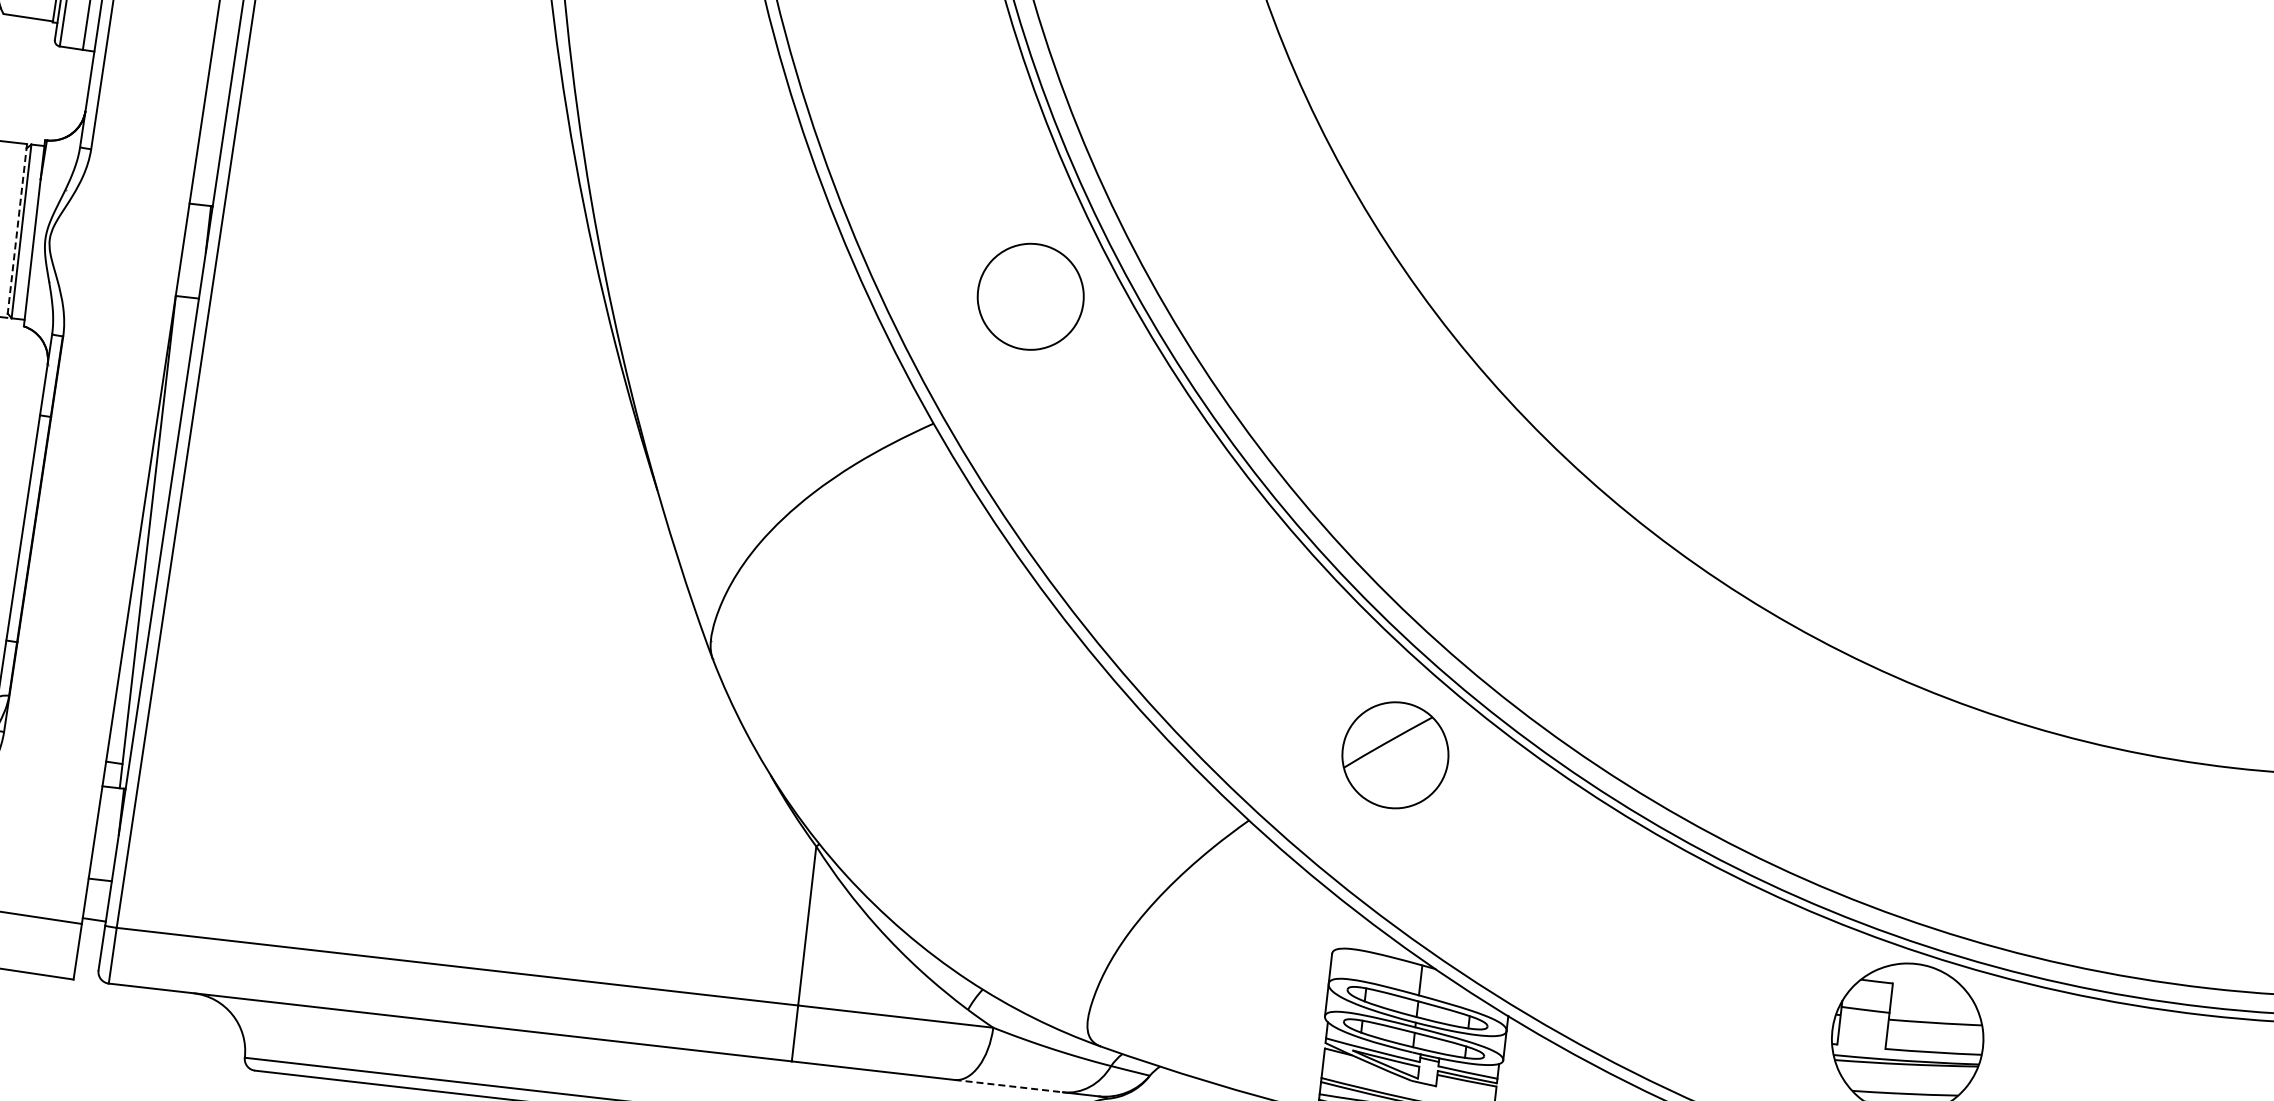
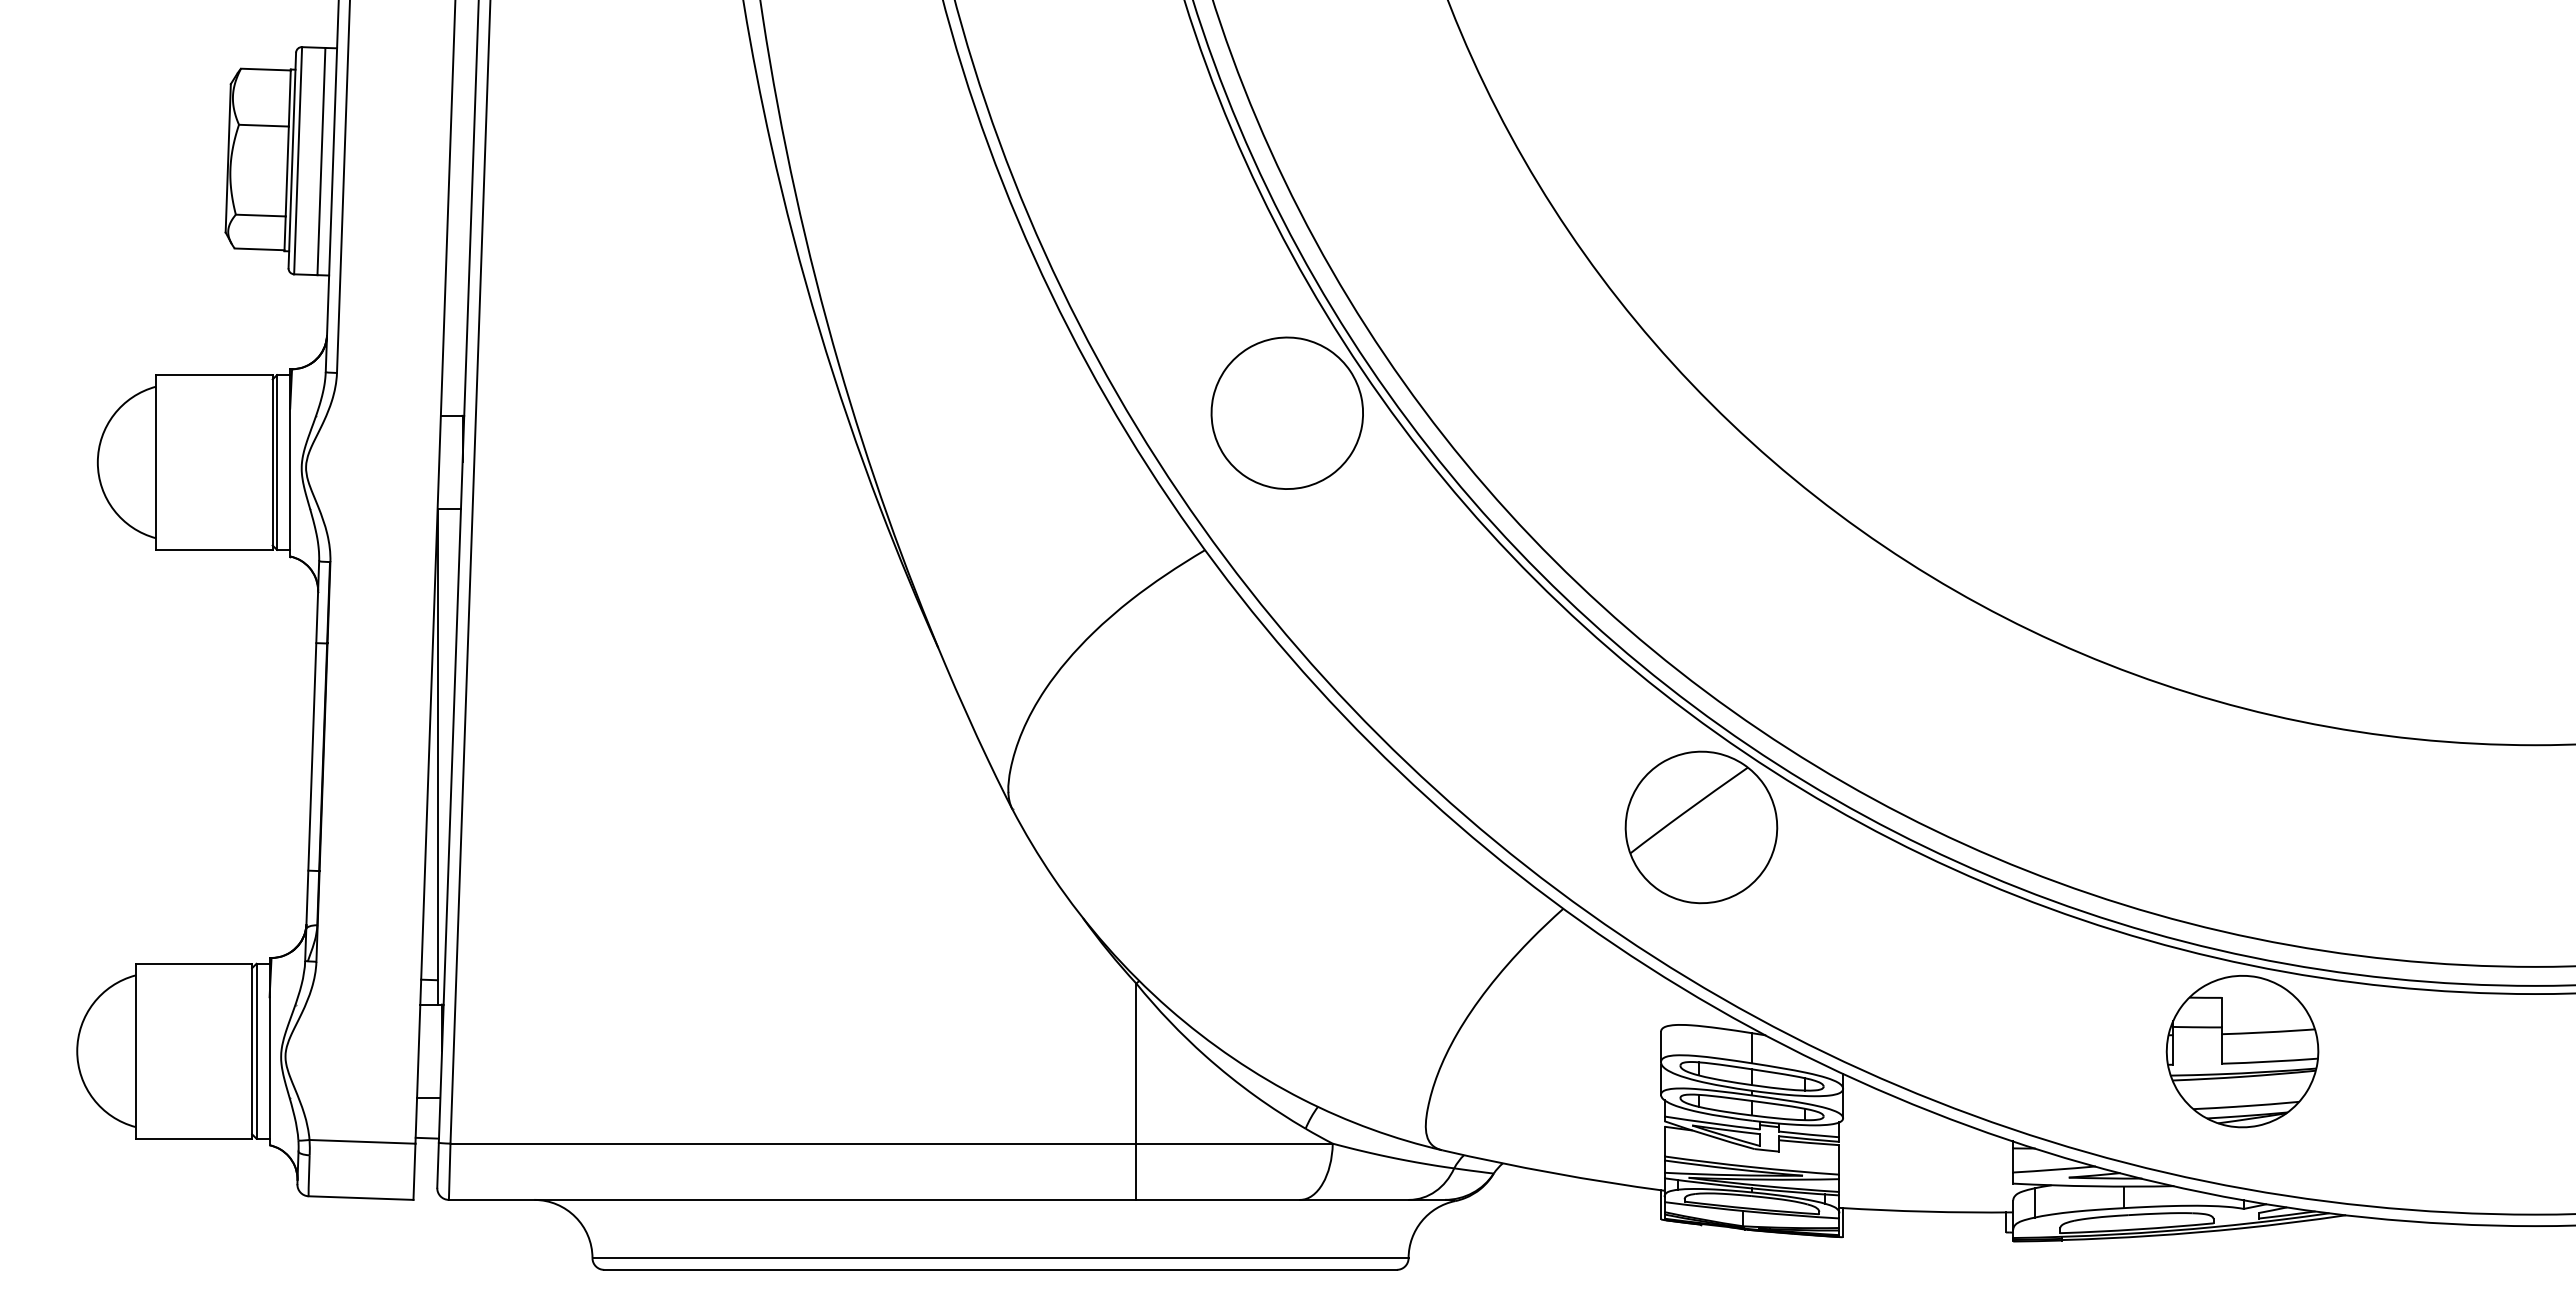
line: (16, 230) -> (272, 462), dashed -> solid
part: (1030, 296) -> (1286, 412), size x1.43
part: (1395, 755) -> (1701, 827), size x1.43
line: (1008, 1085) -> (1354, 1199), dashed -> solid

